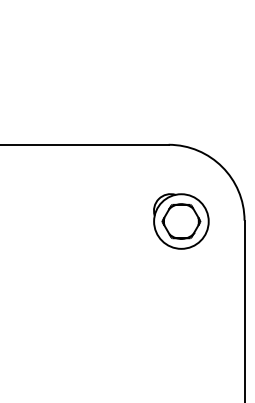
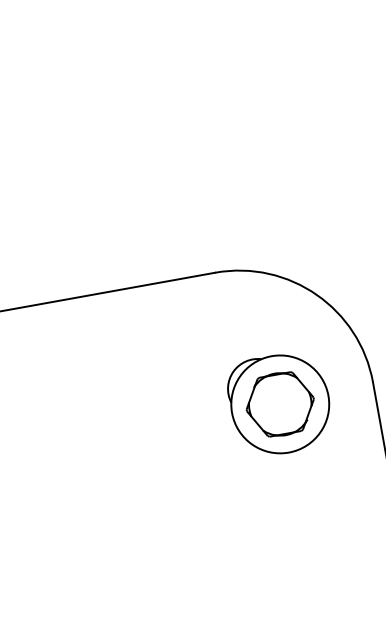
part: (181, 221) -> (280, 404), moved

